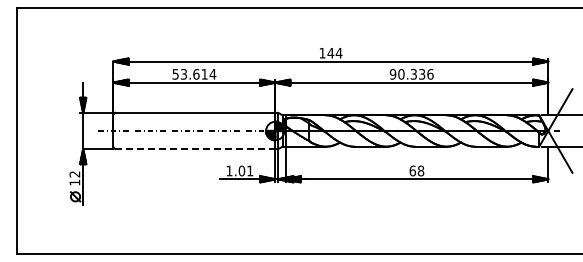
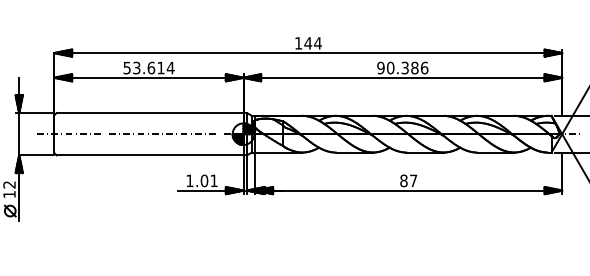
text: (422, 74) -> (415, 68), 90.336 -> 90.386
line: (195, 149) -> (150, 155), dashed -> solid
text: (416, 170) -> (408, 180), 68 -> 87

